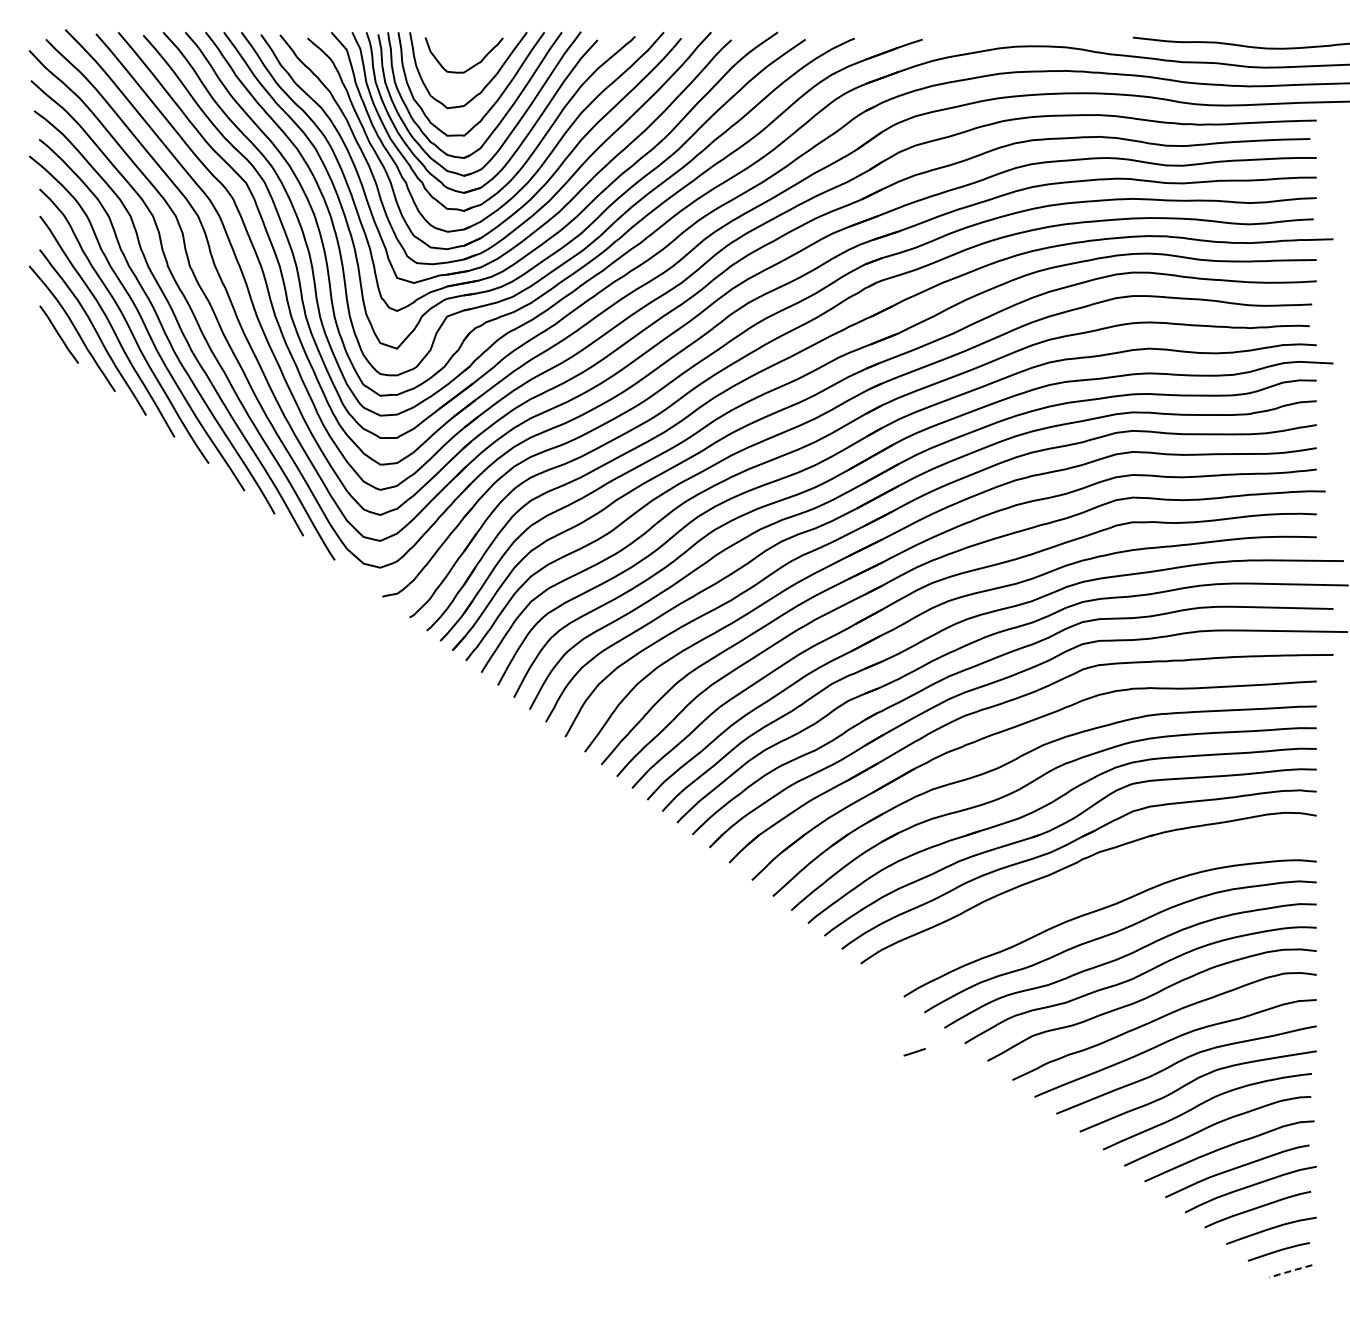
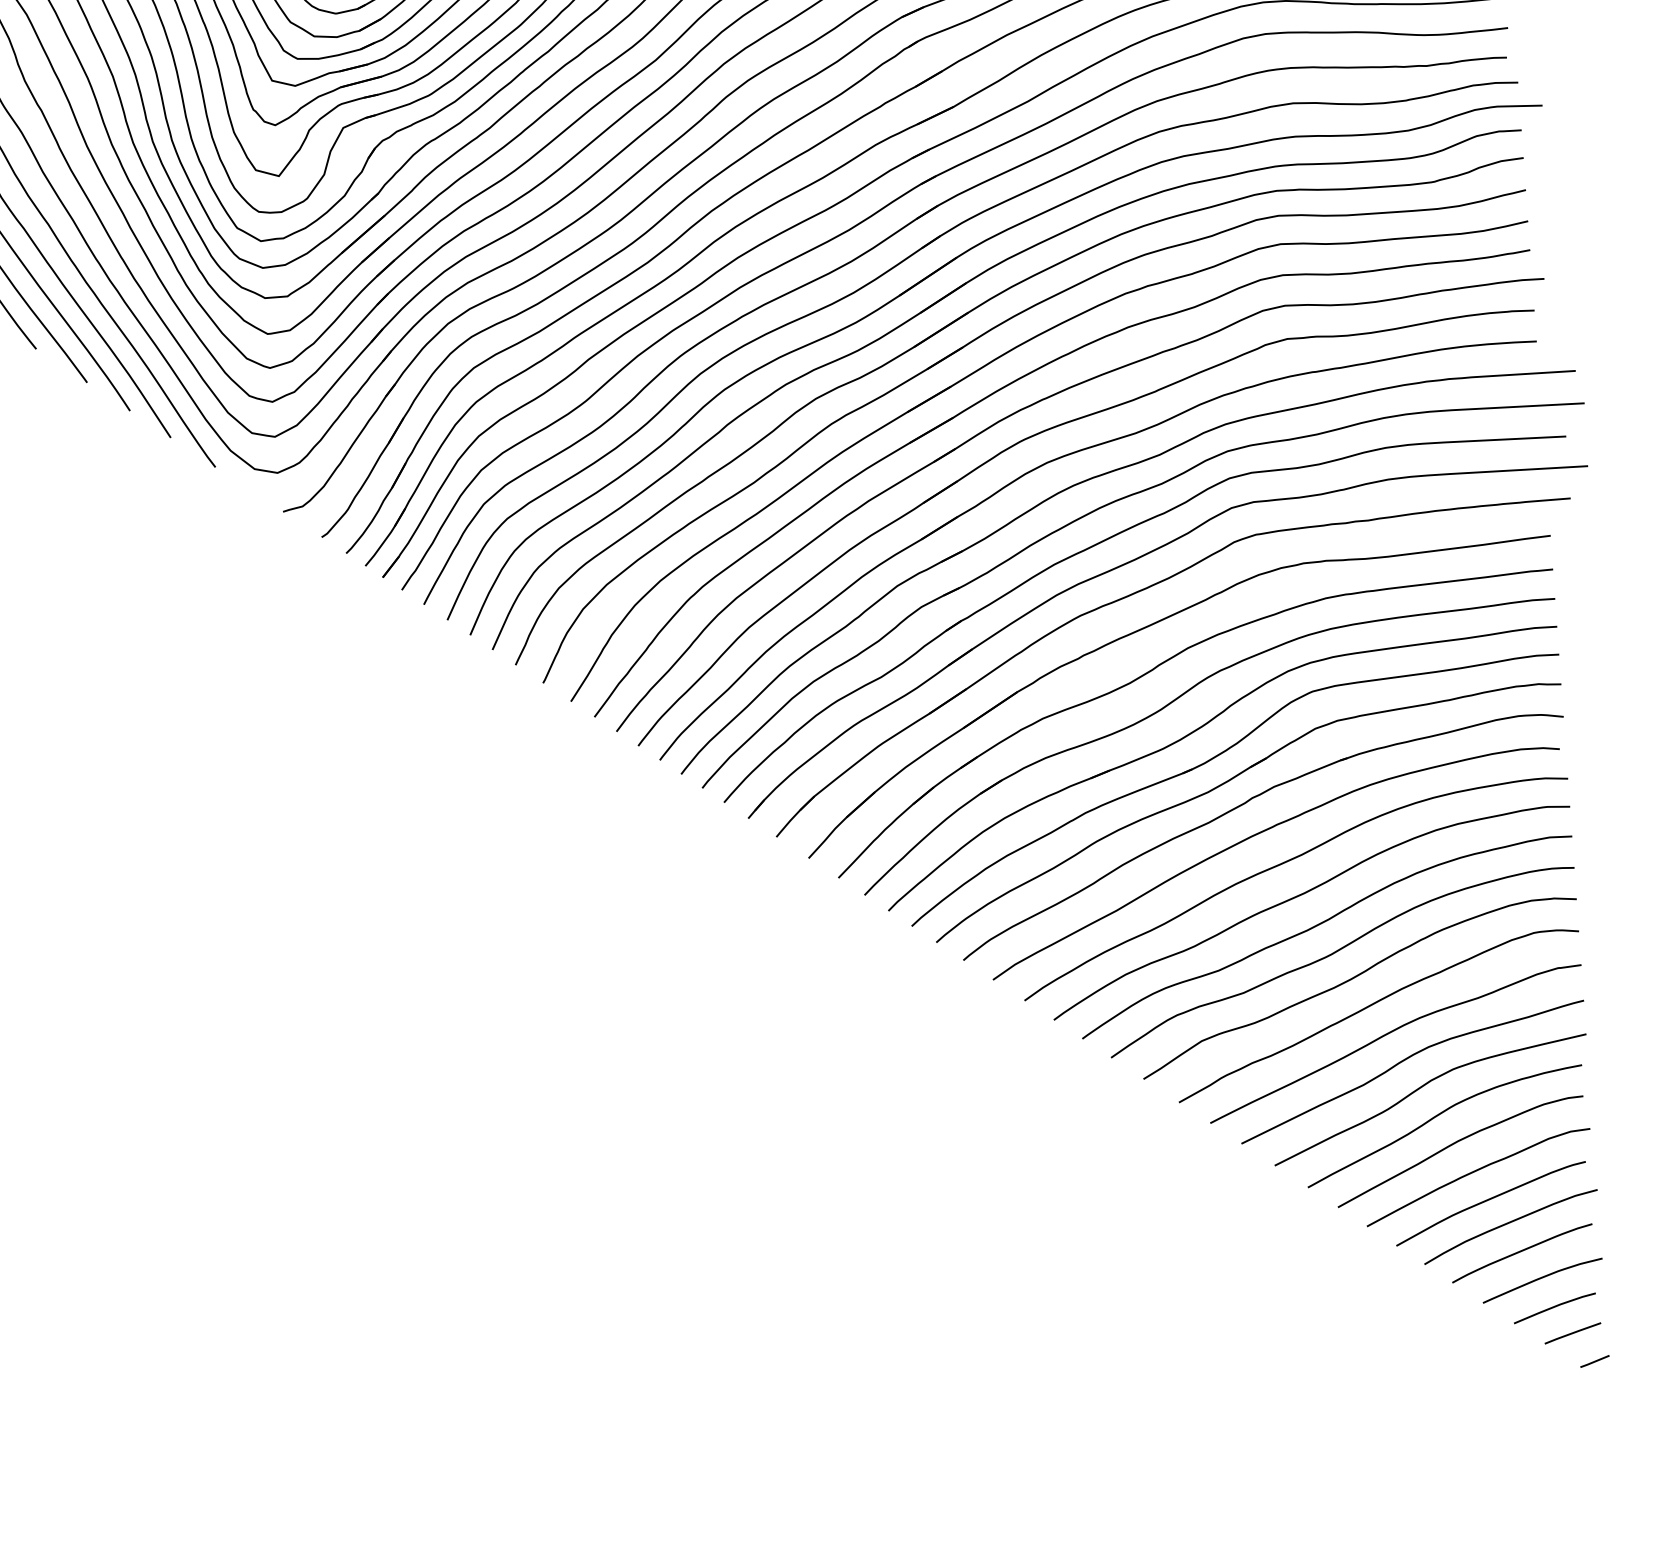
curve: (1089, 885) -> (1264, 832), added
line: (914, 1052) -> (1594, 1361), moved
line: (1290, 1271) -> (1572, 1333), dashed -> solid

